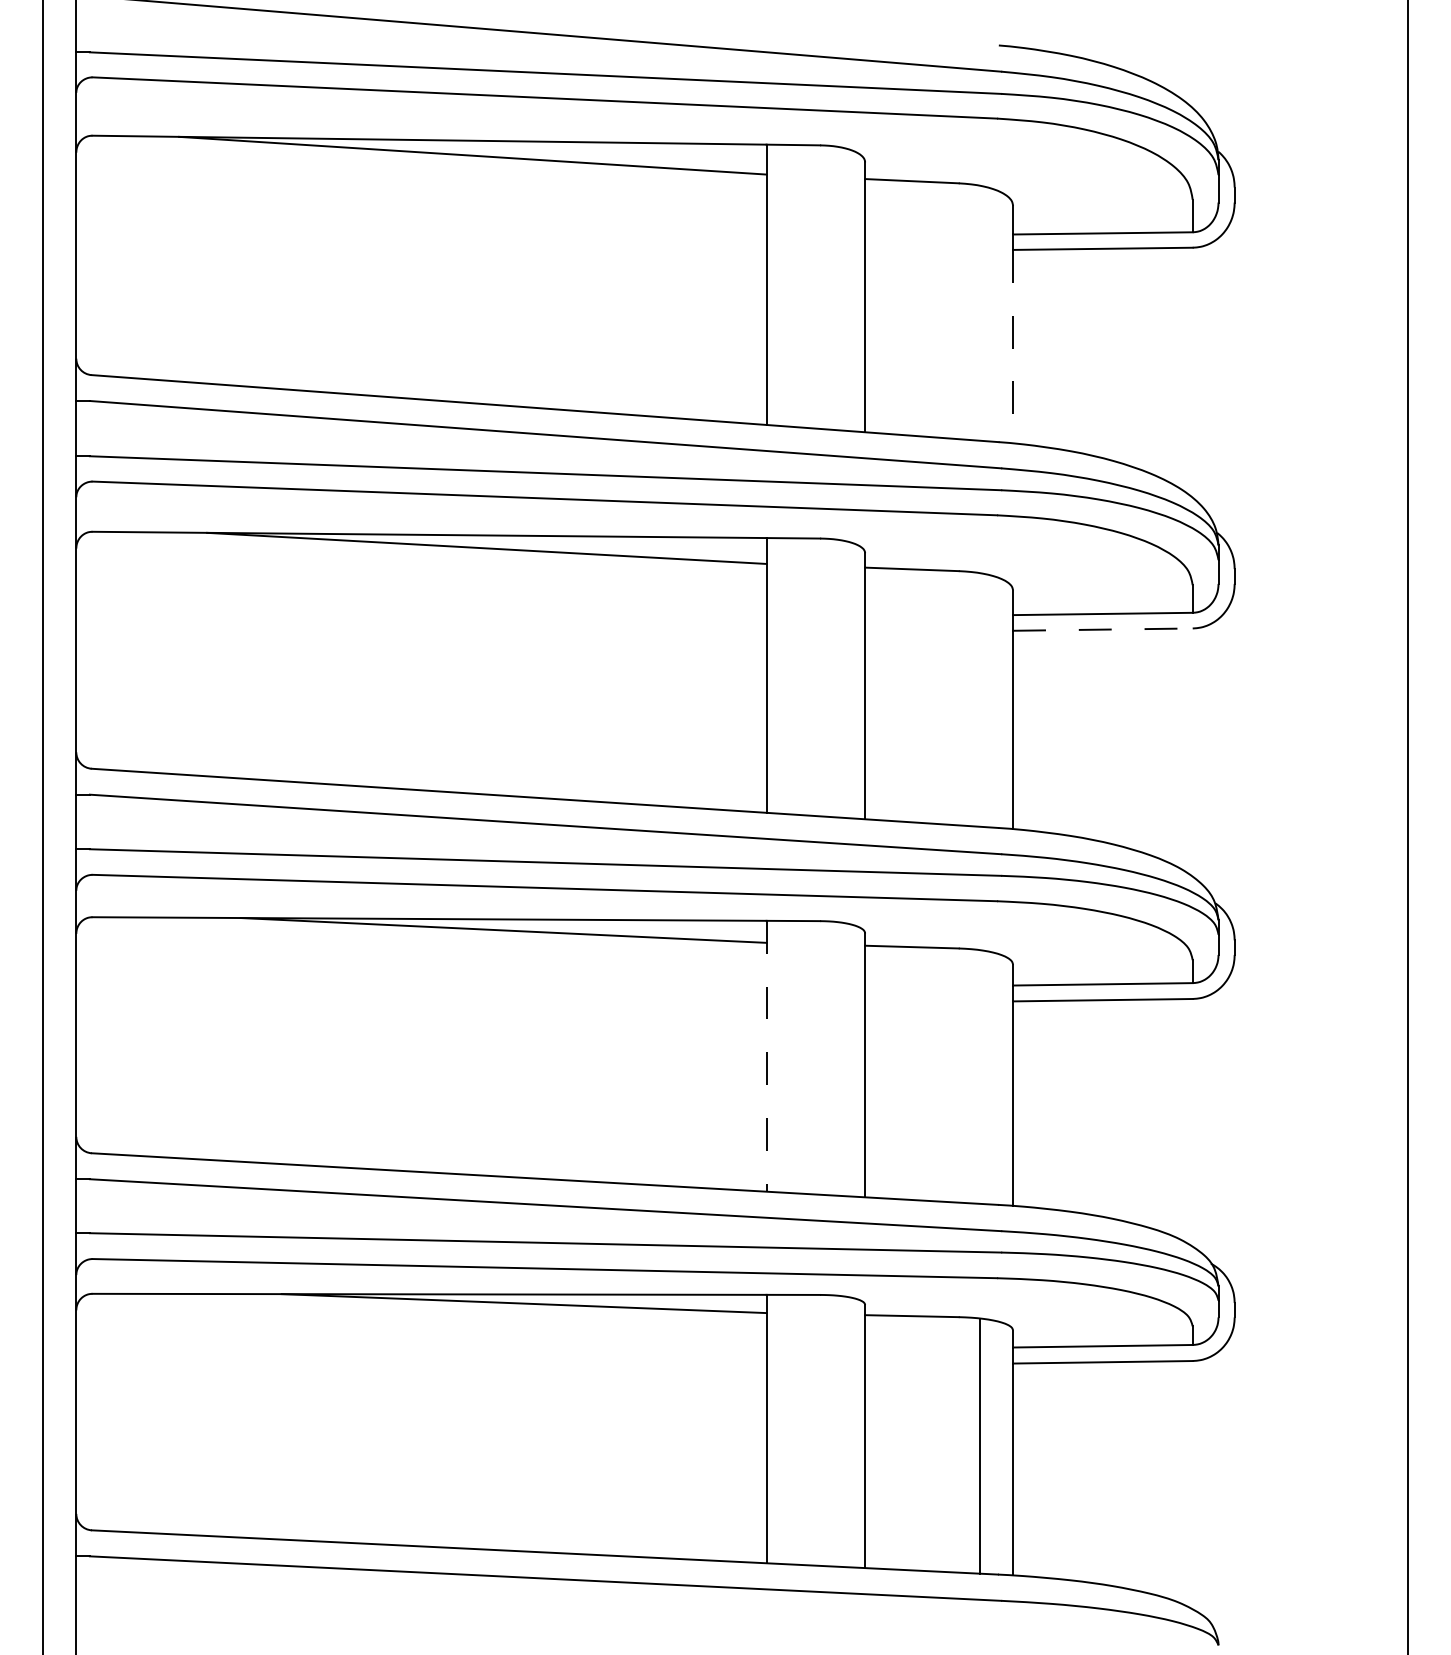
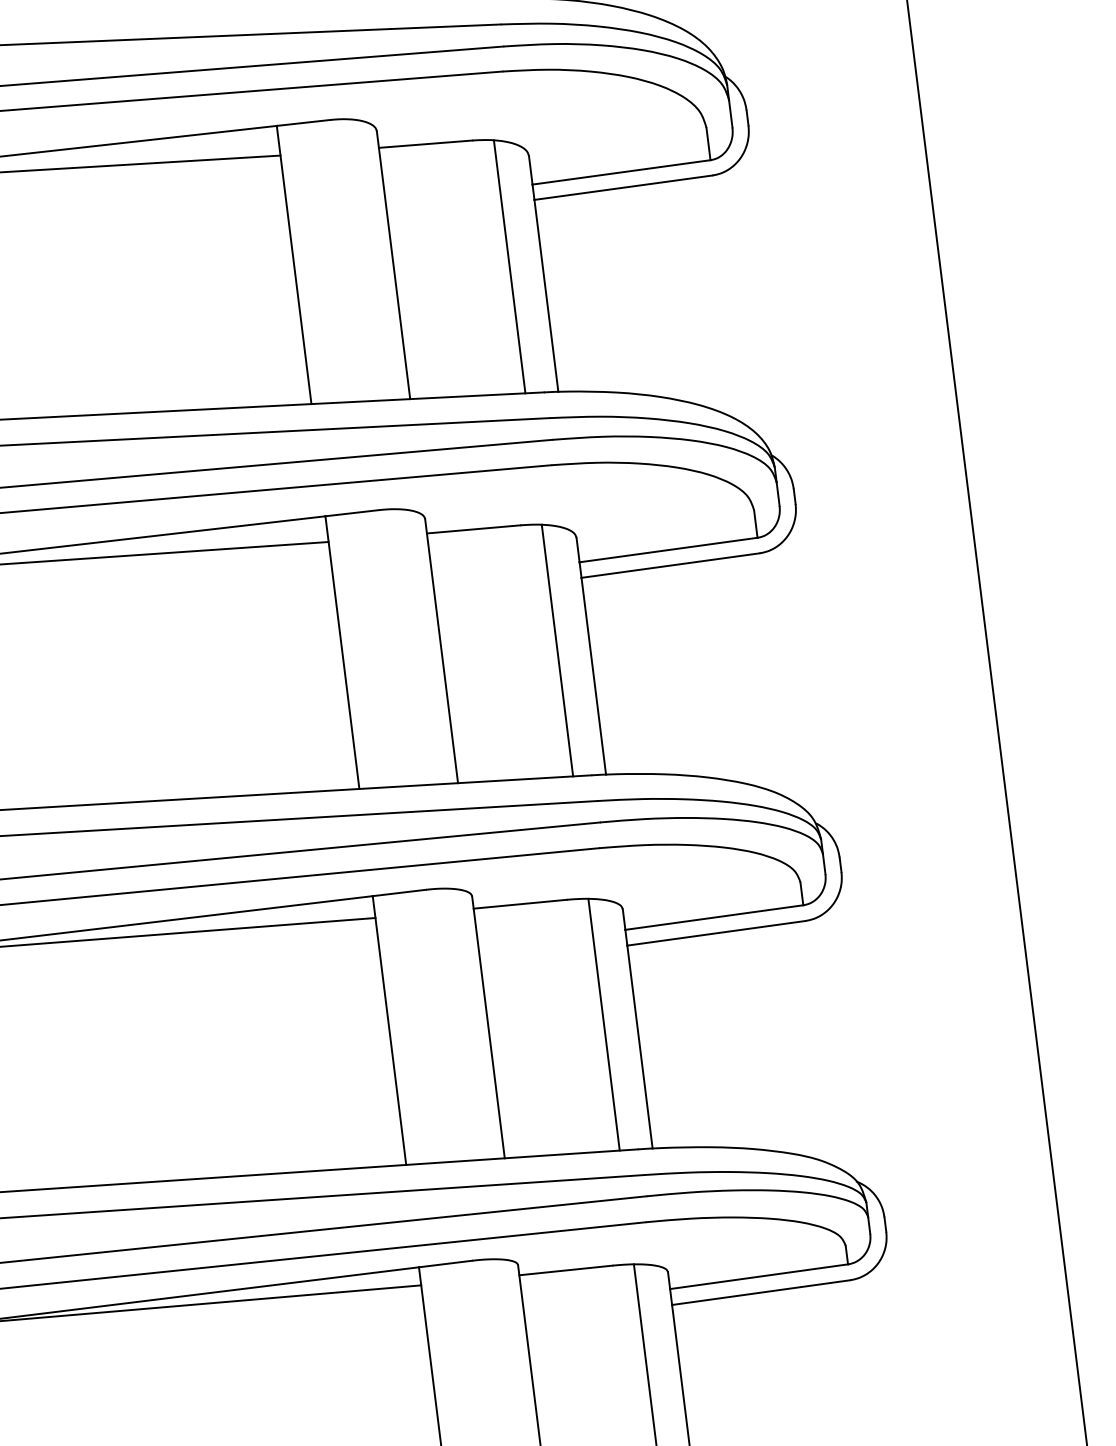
line: (980, 312) -> (509, 266), added
line: (1013, 346) -> (546, 295), dashed -> solid
line: (1102, 629) -> (670, 565), dashed -> solid
line: (980, 699) -> (557, 650), added
line: (766, 1056) -> (389, 1030), dashed -> solid
line: (980, 1076) -> (604, 1024), added

